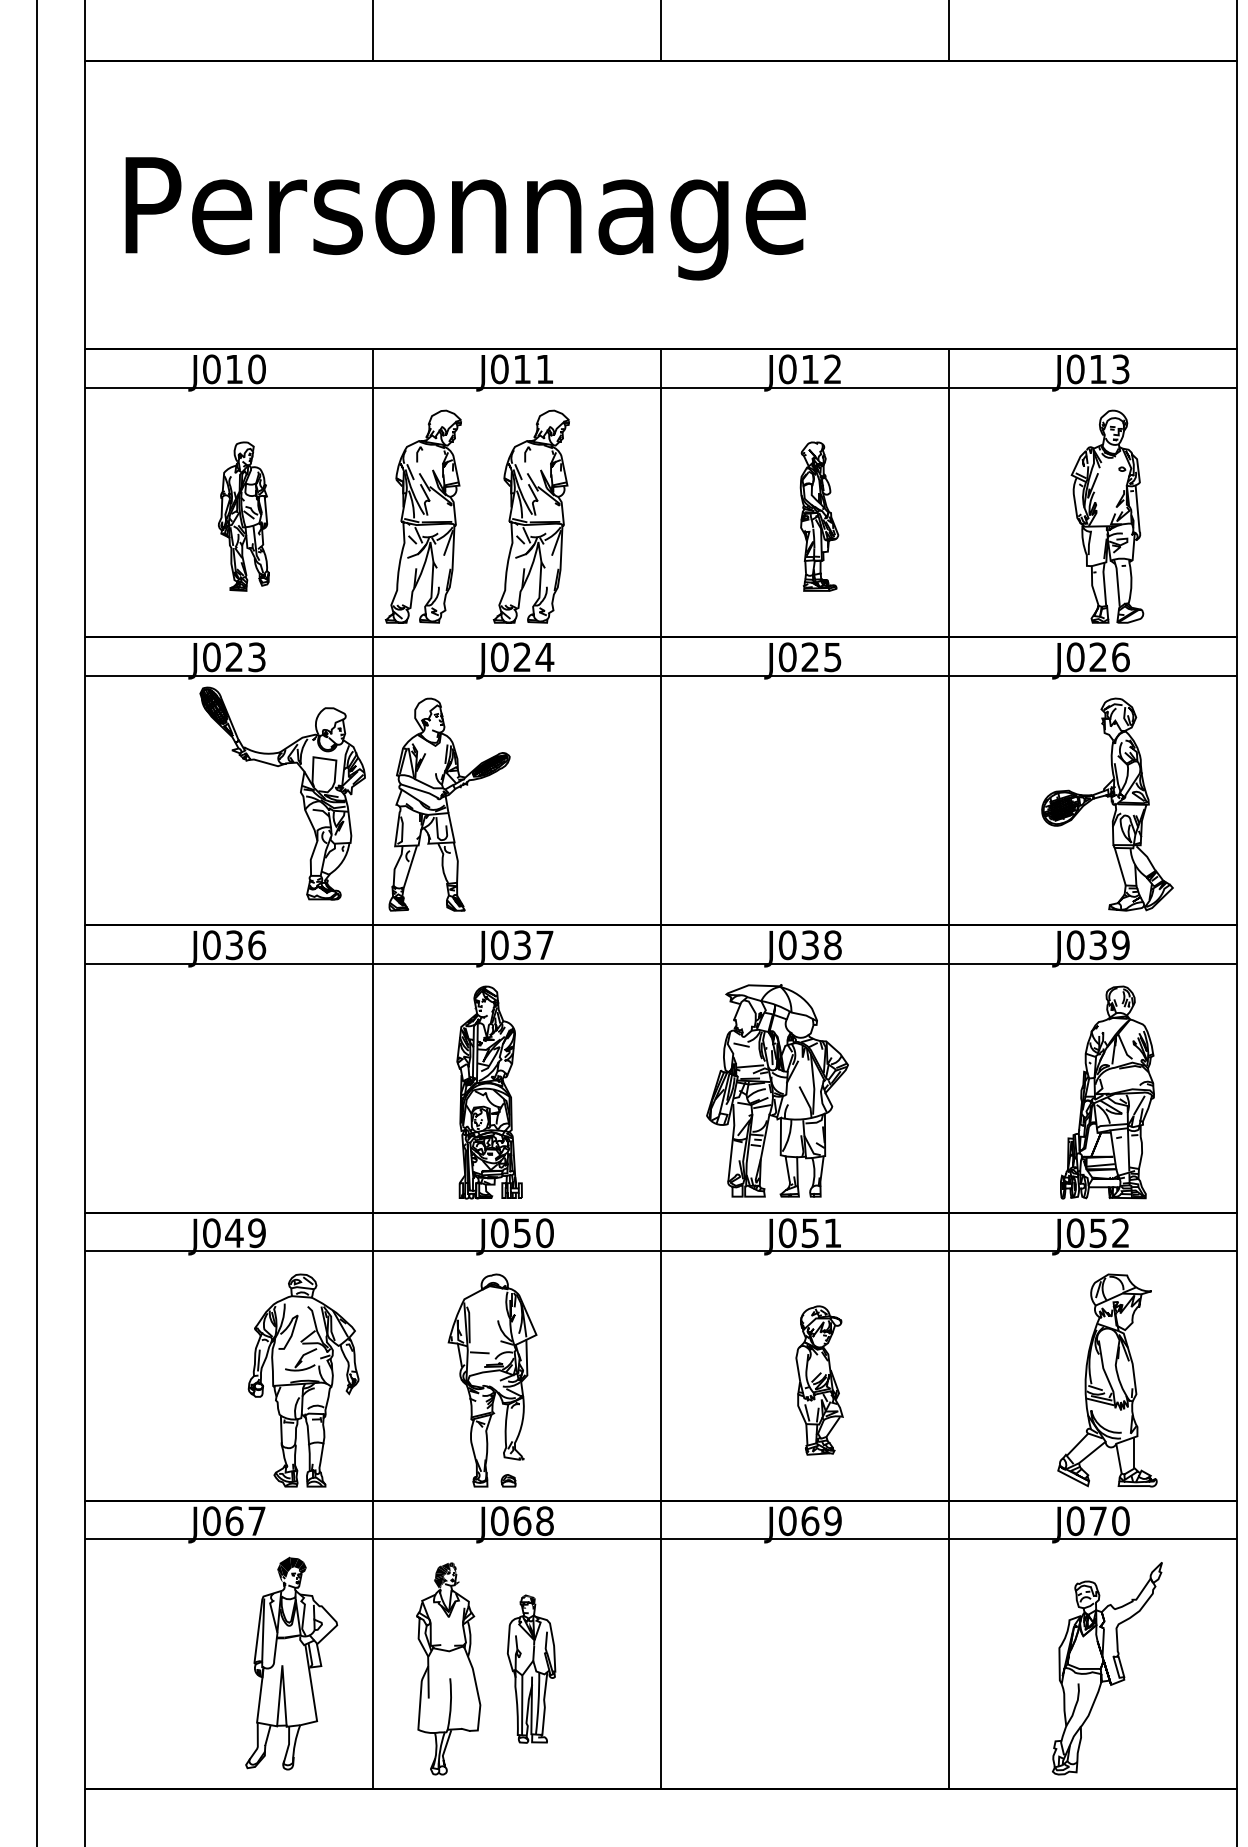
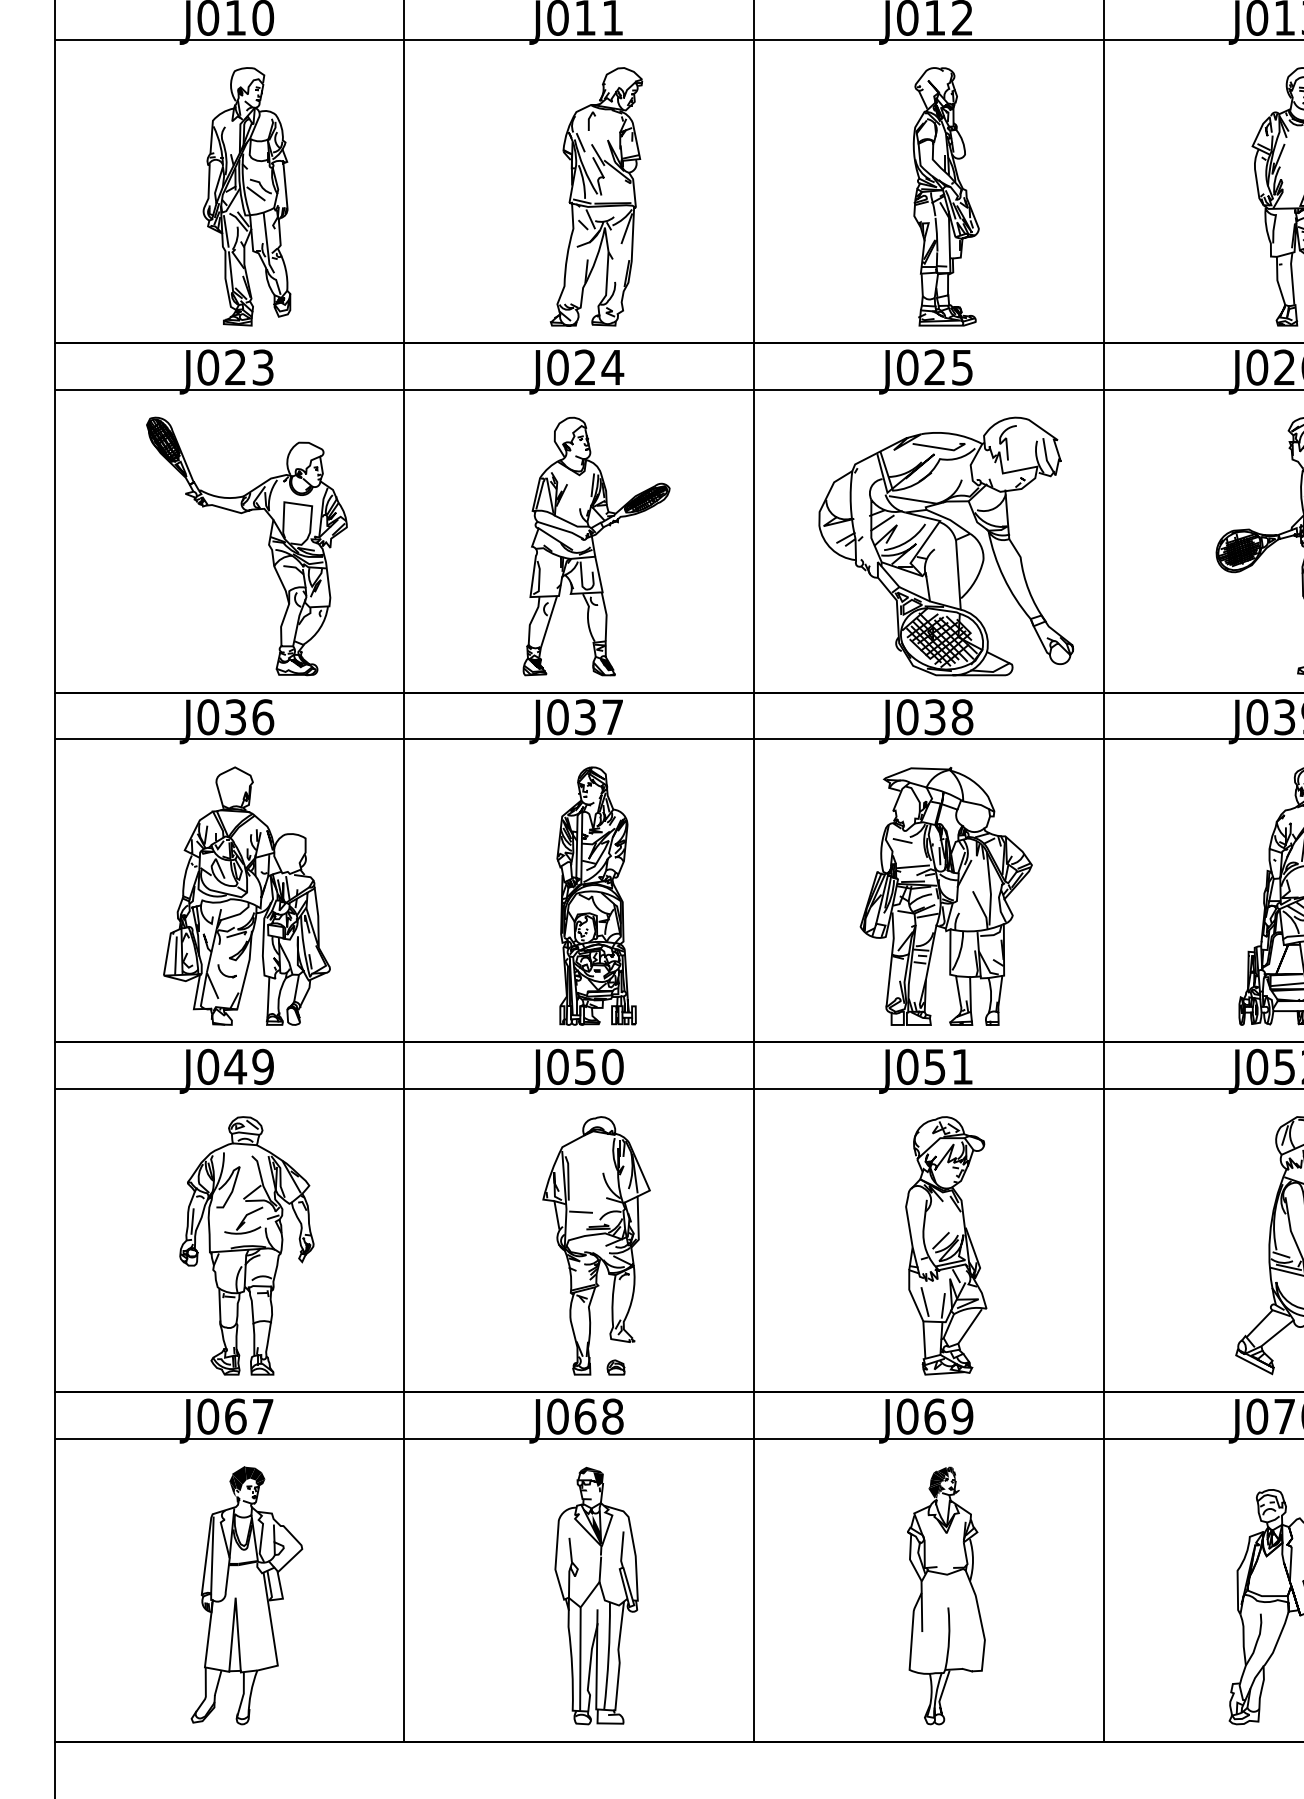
part: (243, 516) -> (246, 196), size x1.43
part: (422, 516) -> (464, 196), removed
part: (819, 516) -> (946, 196), size x1.43
part: (300, 793) -> (268, 546), moved
part: (449, 804) -> (596, 546), moved
part: (819, 804) -> (946, 546), added
part: (777, 1090) -> (946, 896), moved
part: (243, 1092) -> (246, 896), added
part: (489, 1092) -> (596, 896), moved
part: (303, 1380) -> (246, 1245), moved
part: (492, 1380) -> (596, 1245), moved
part: (819, 1380) -> (946, 1245), size x1.43
part: (291, 1663) -> (246, 1595), moved
part: (448, 1668) -> (946, 1595), moved
part: (531, 1668) -> (596, 1595), size x1.43

